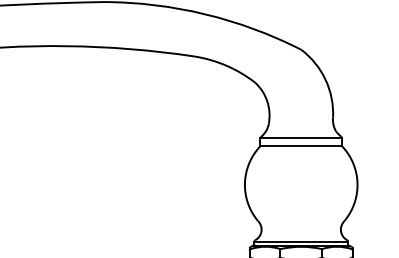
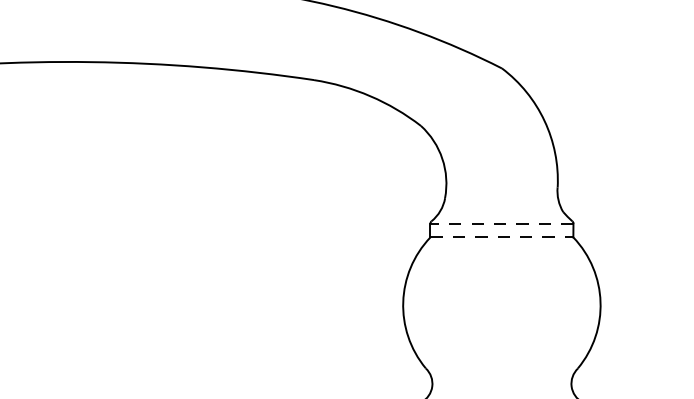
line: (301, 138) -> (502, 223), solid -> dashed
line: (301, 146) -> (502, 238), solid -> dashed

